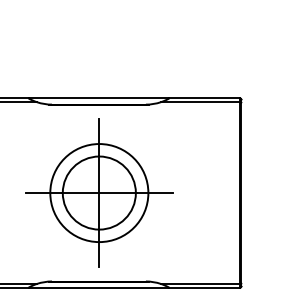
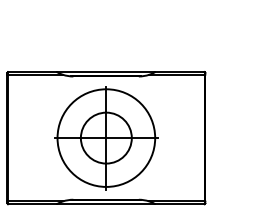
circle: (99, 192) -> (106, 137), size x1.43

